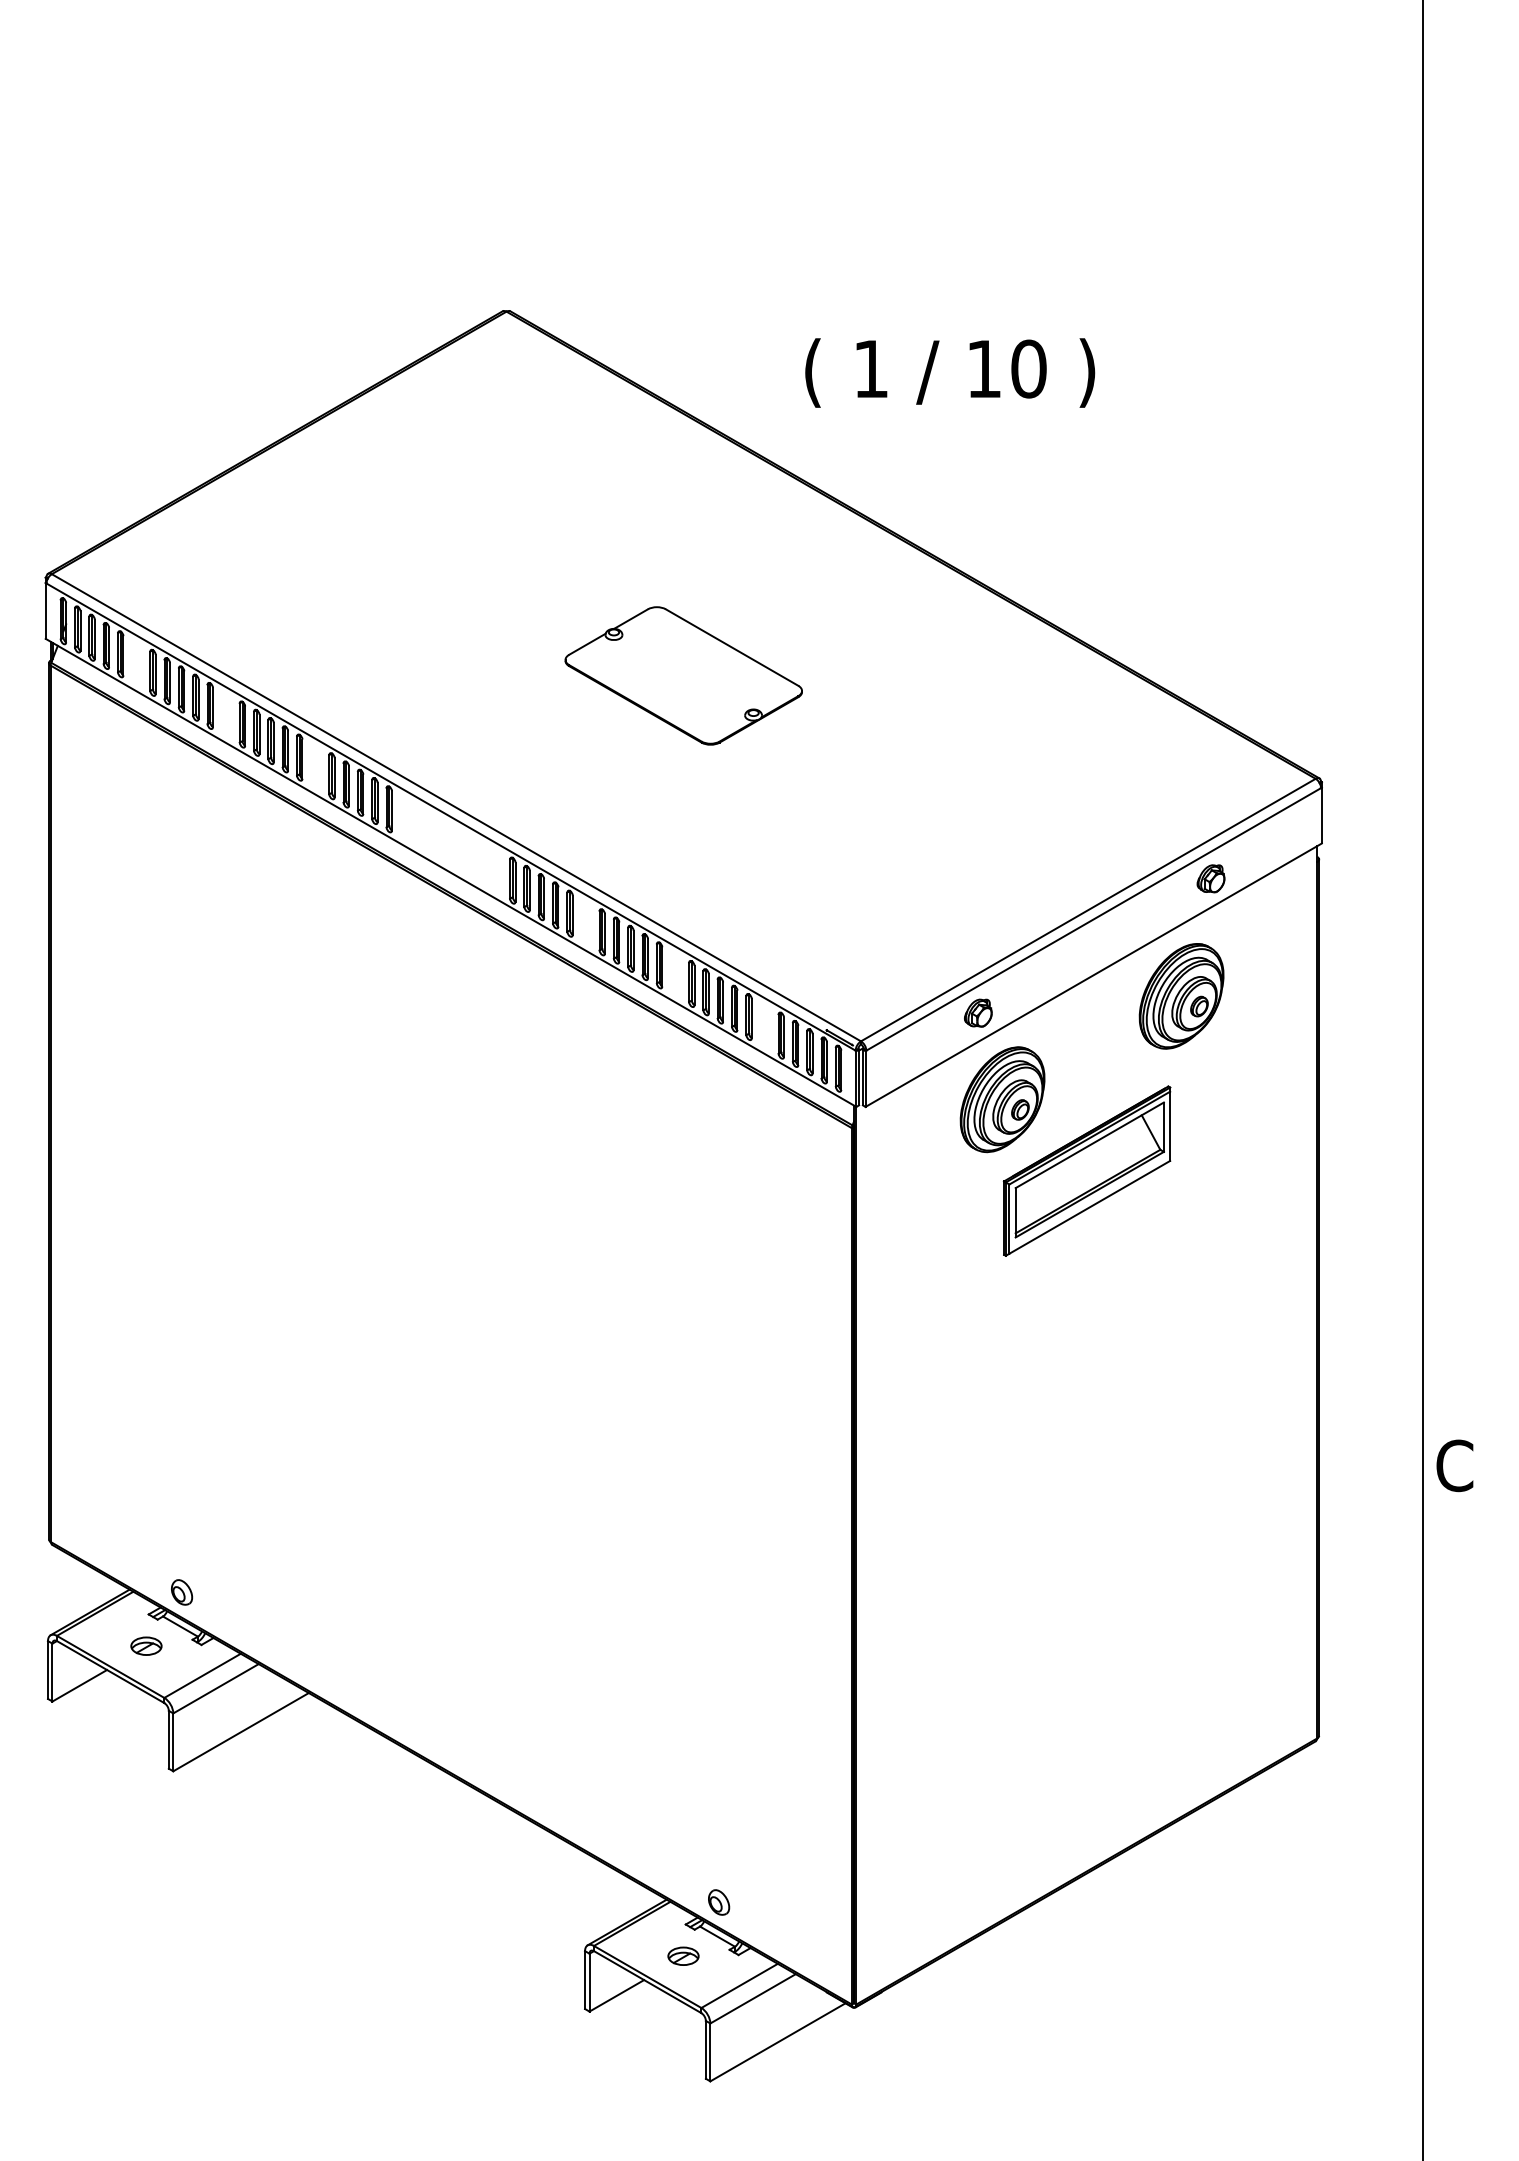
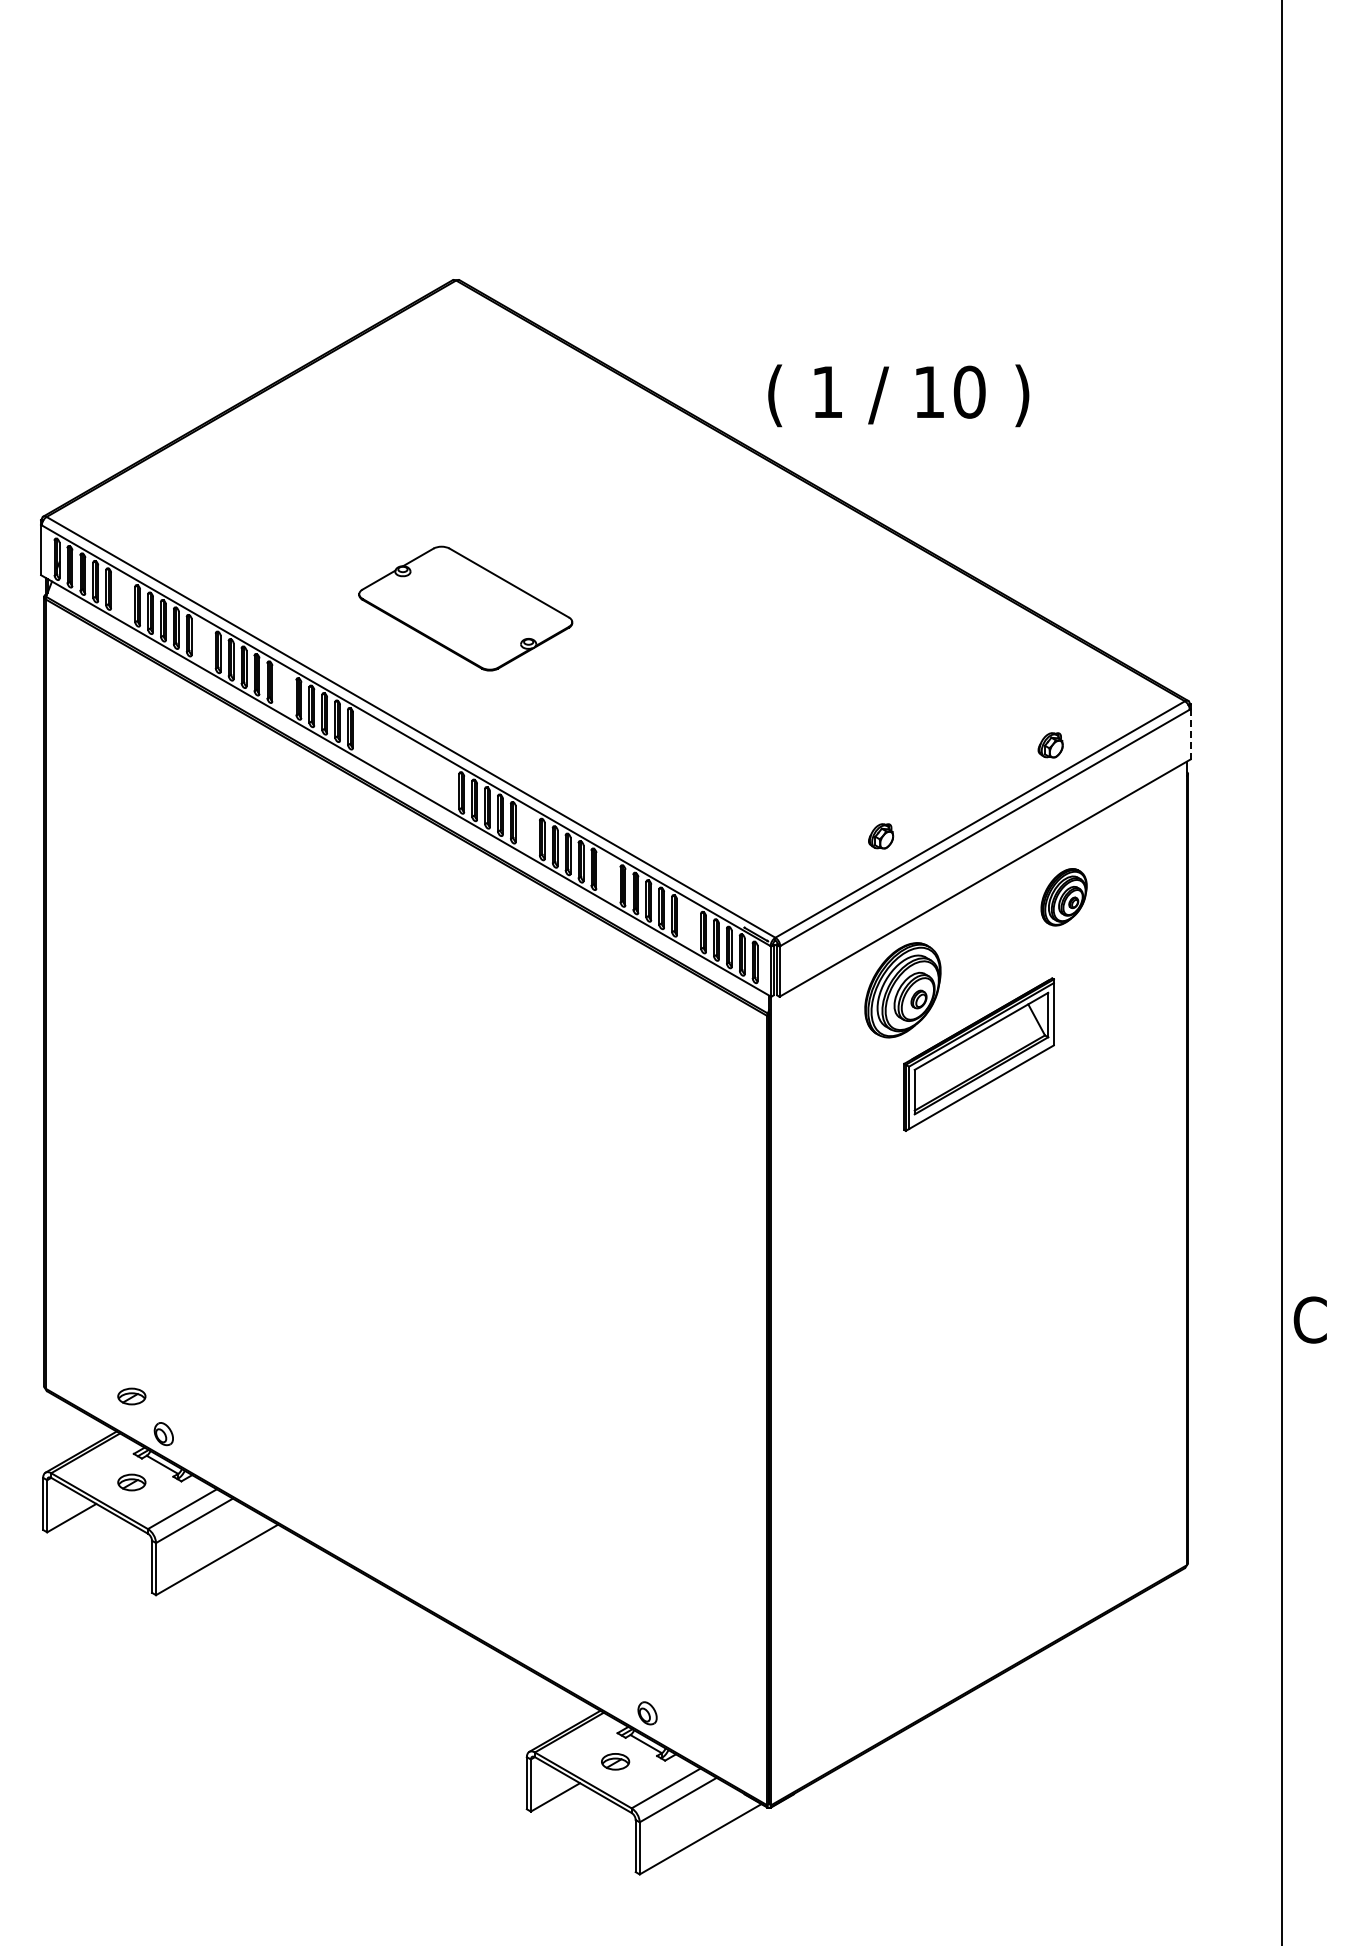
text: (949, 372) -> (898, 395), moved
part: (683, 675) -> (465, 608), moved
line: (1321, 815) -> (1190, 734), solid -> dashed
part: (1210, 878) -> (1050, 745), moved
part: (1180, 996) -> (1063, 897), size x0.6
part: (978, 1013) -> (881, 836), moved
part: (146, 1550) -> (131, 1396), added

